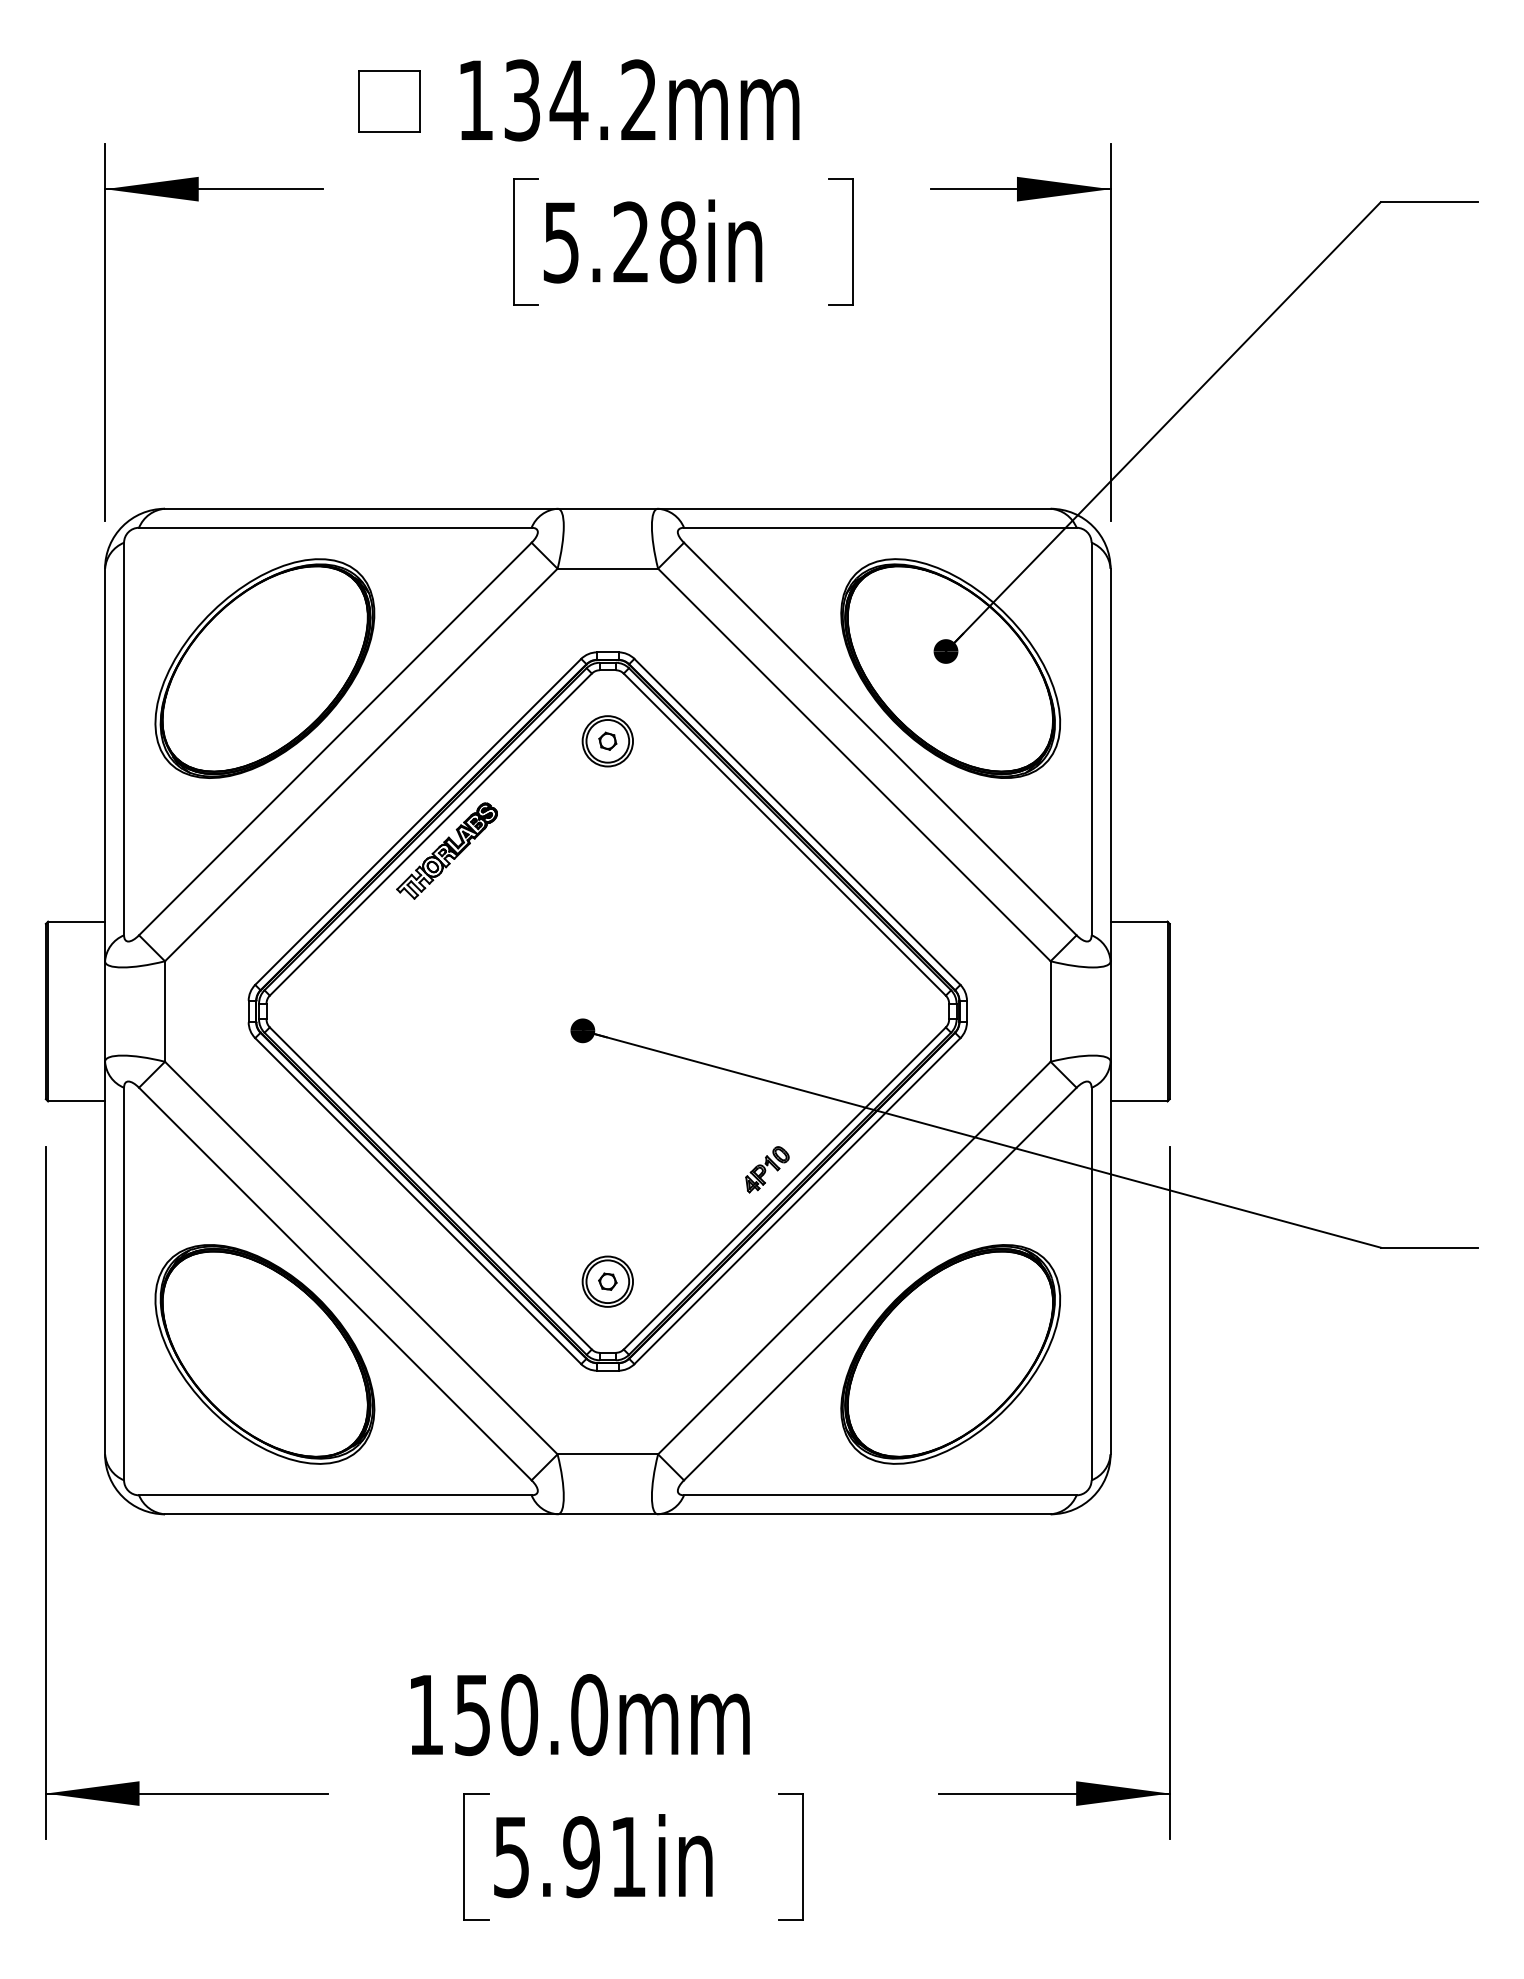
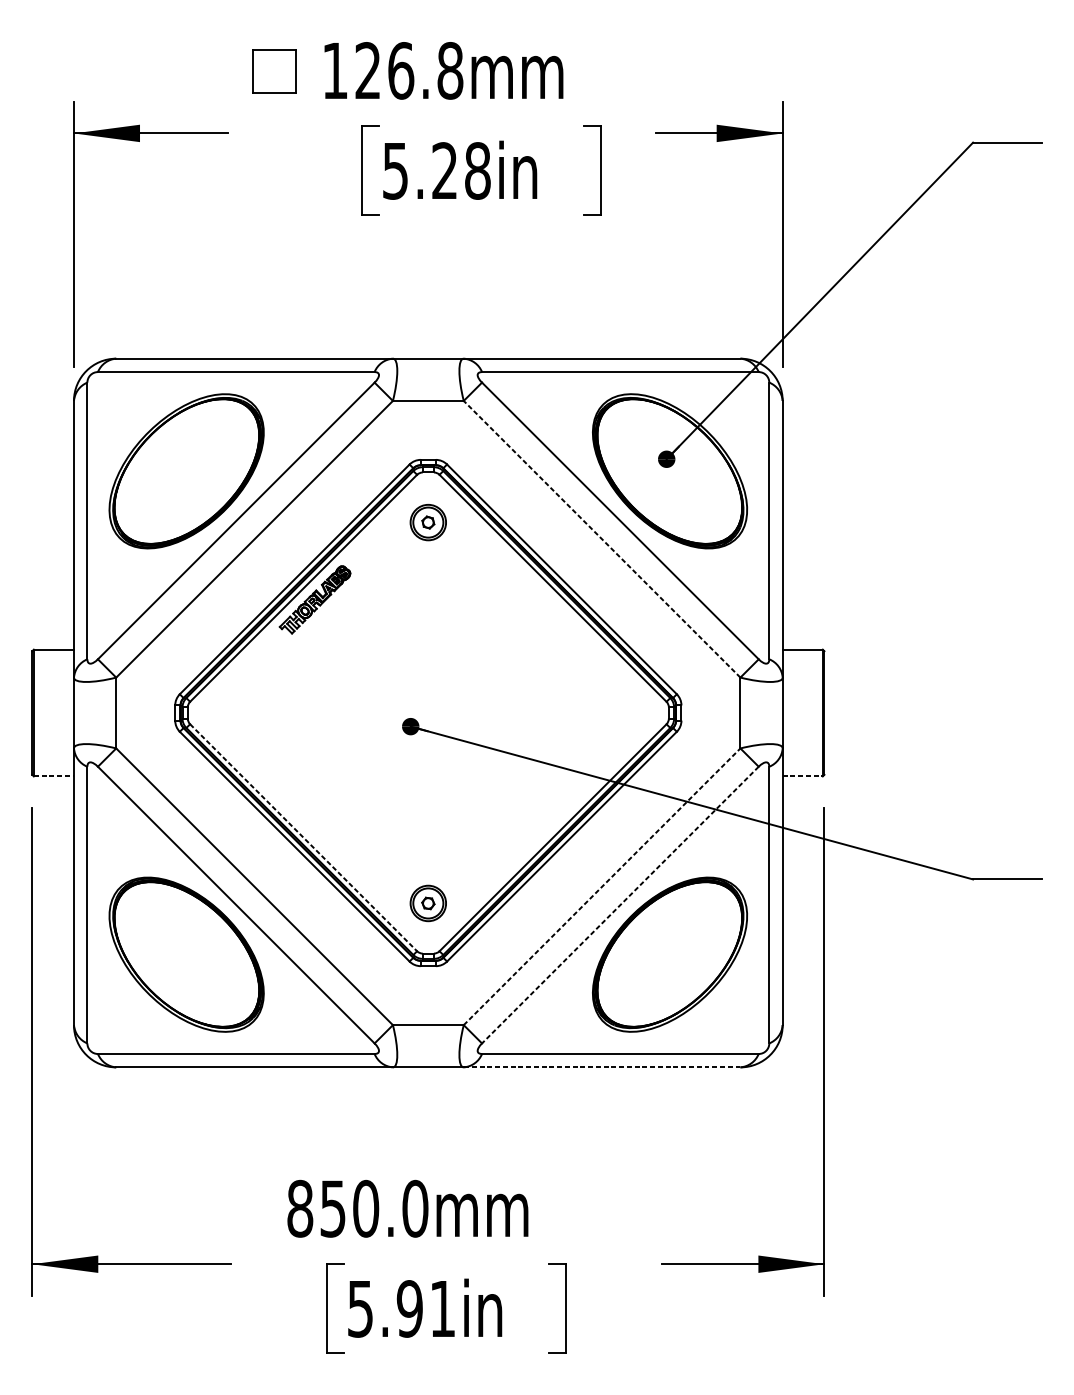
text: (580, 100) -> (409, 70), 134.2mm -> 126.8mm
line: (854, 765) -> (602, 539), solid -> dashed
line: (77, 1101) -> (54, 776), solid -> dashed
line: (1139, 1101) -> (803, 776), solid -> dashed
part: (767, 1169) -> (540, 824), removed
line: (430, 1188) -> (303, 837), solid -> dashed
line: (854, 1258) -> (602, 887), solid -> dashed
line: (880, 1284) -> (620, 905), solid -> dashed
line: (853, 1514) -> (601, 1067), solid -> dashed
text: (426, 1715) -> (300, 1209), 150.0mm -> 850.0mm

